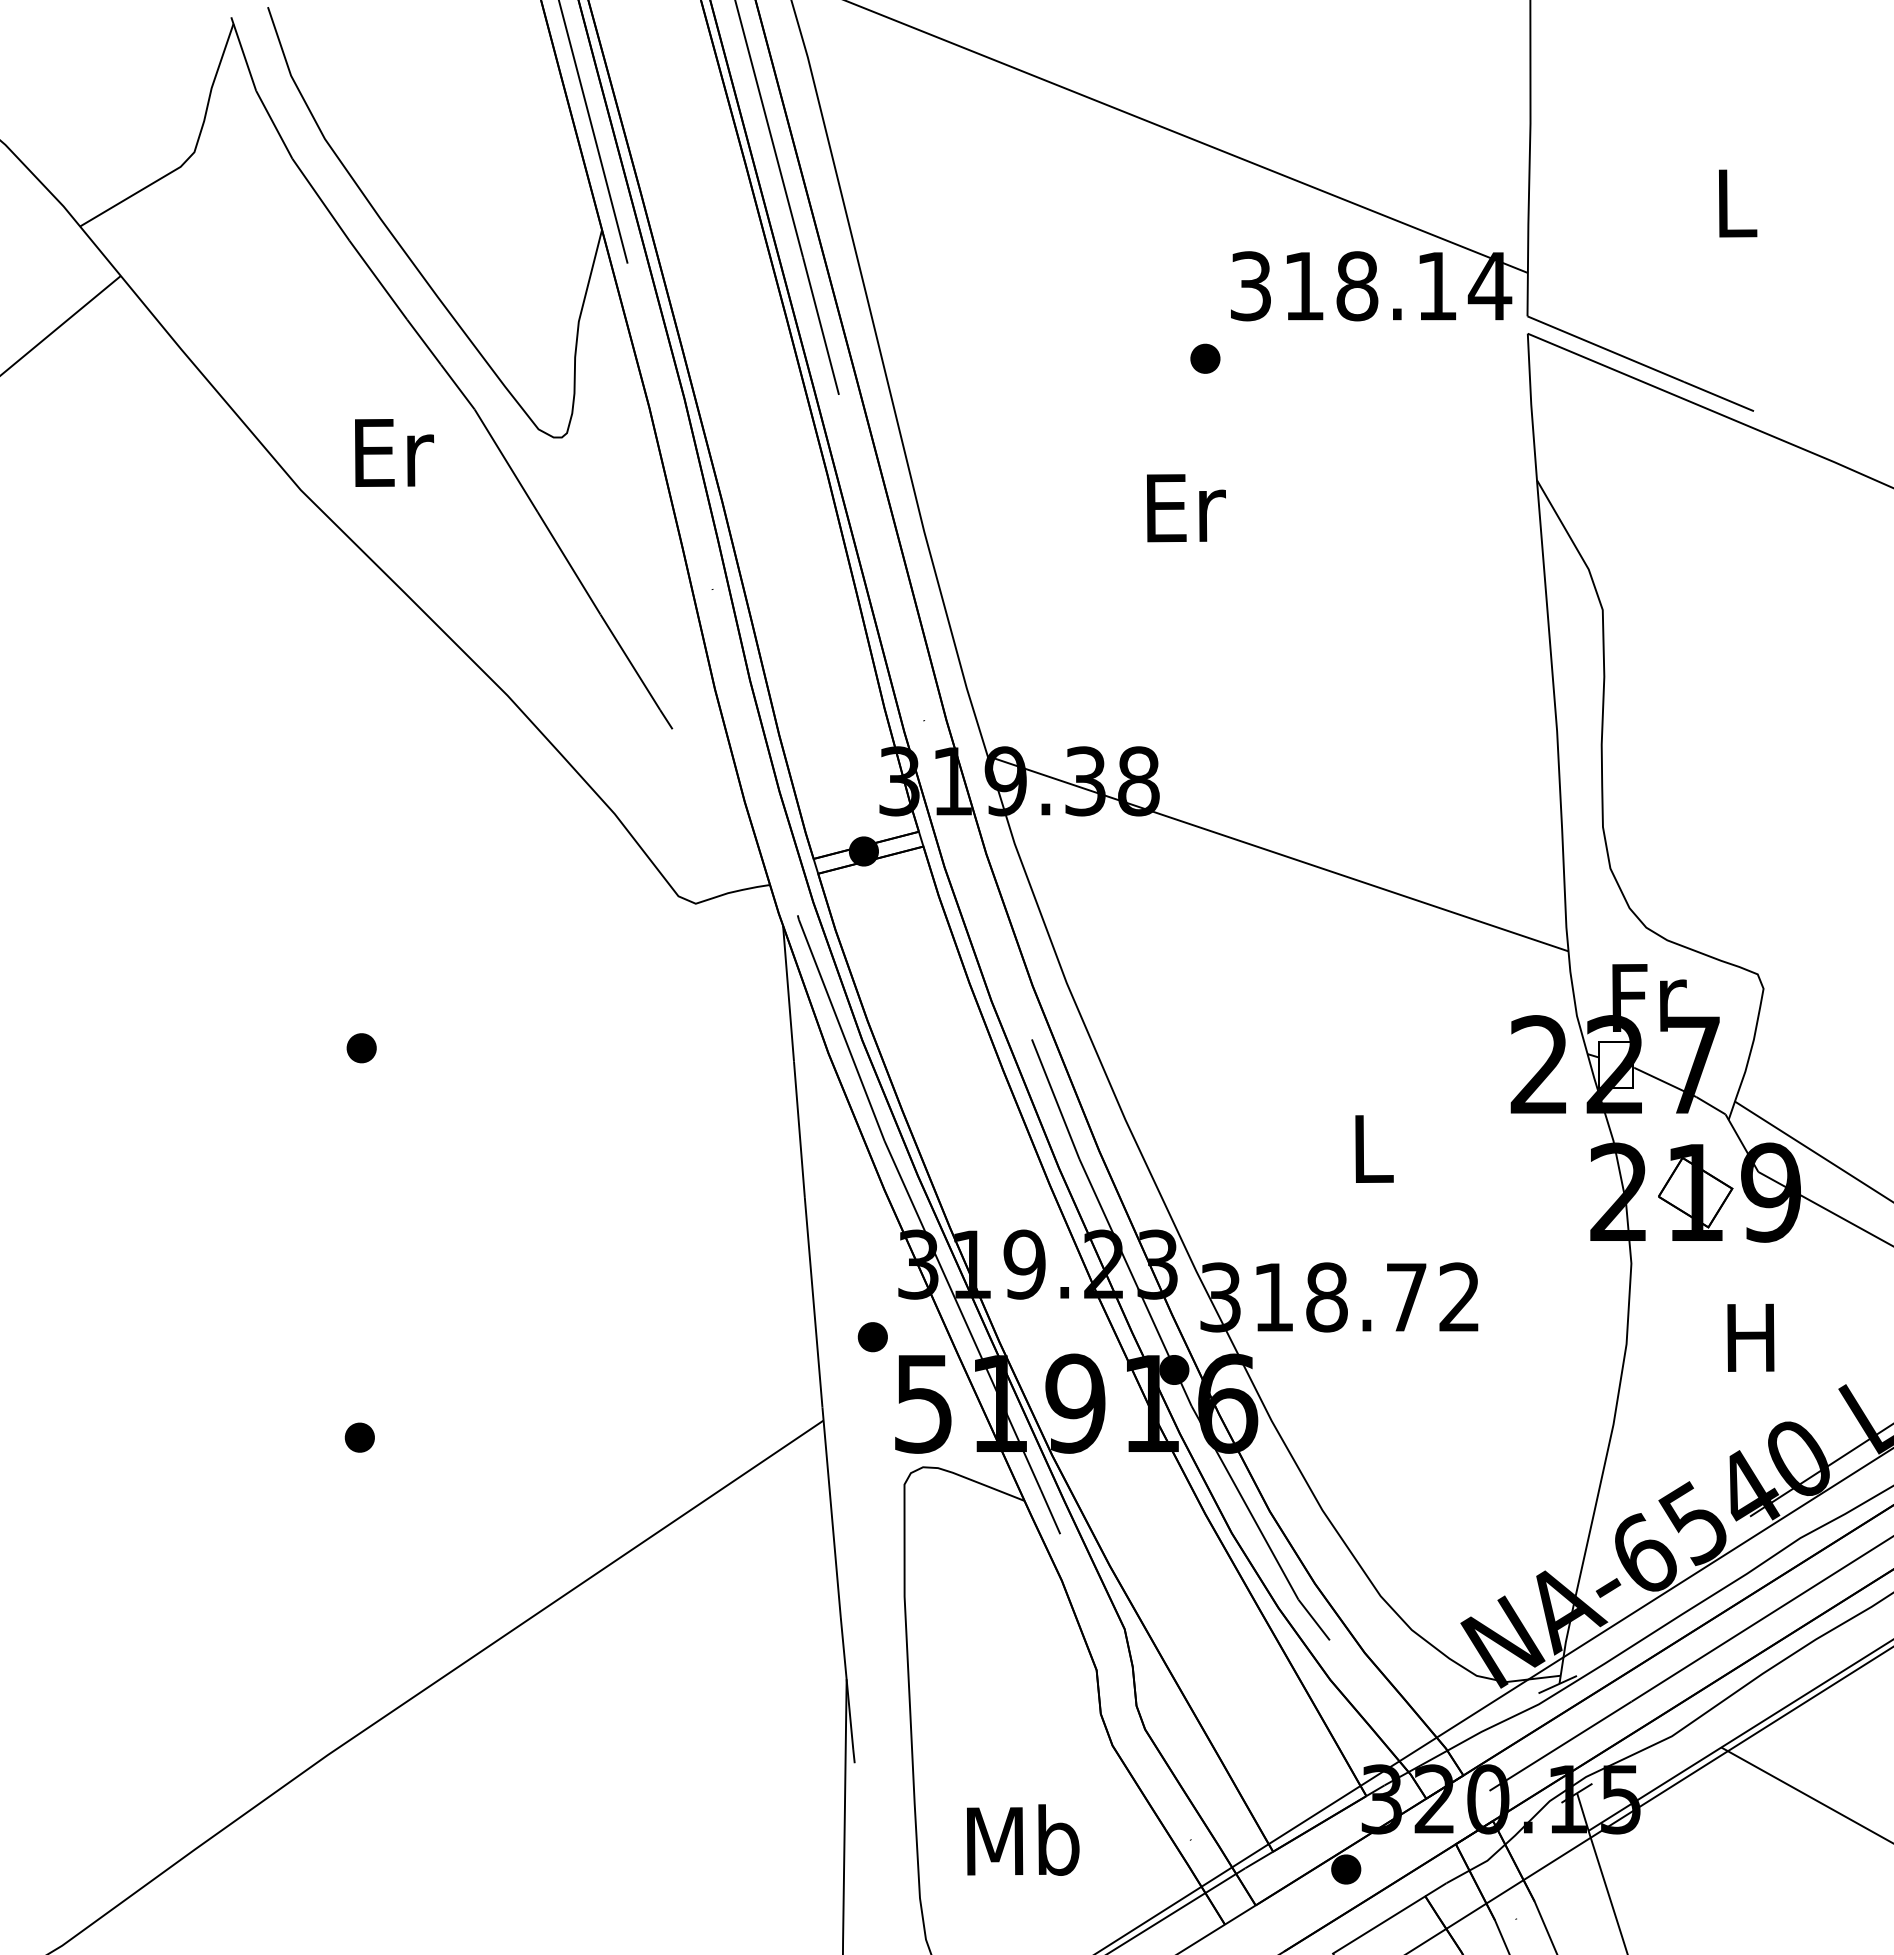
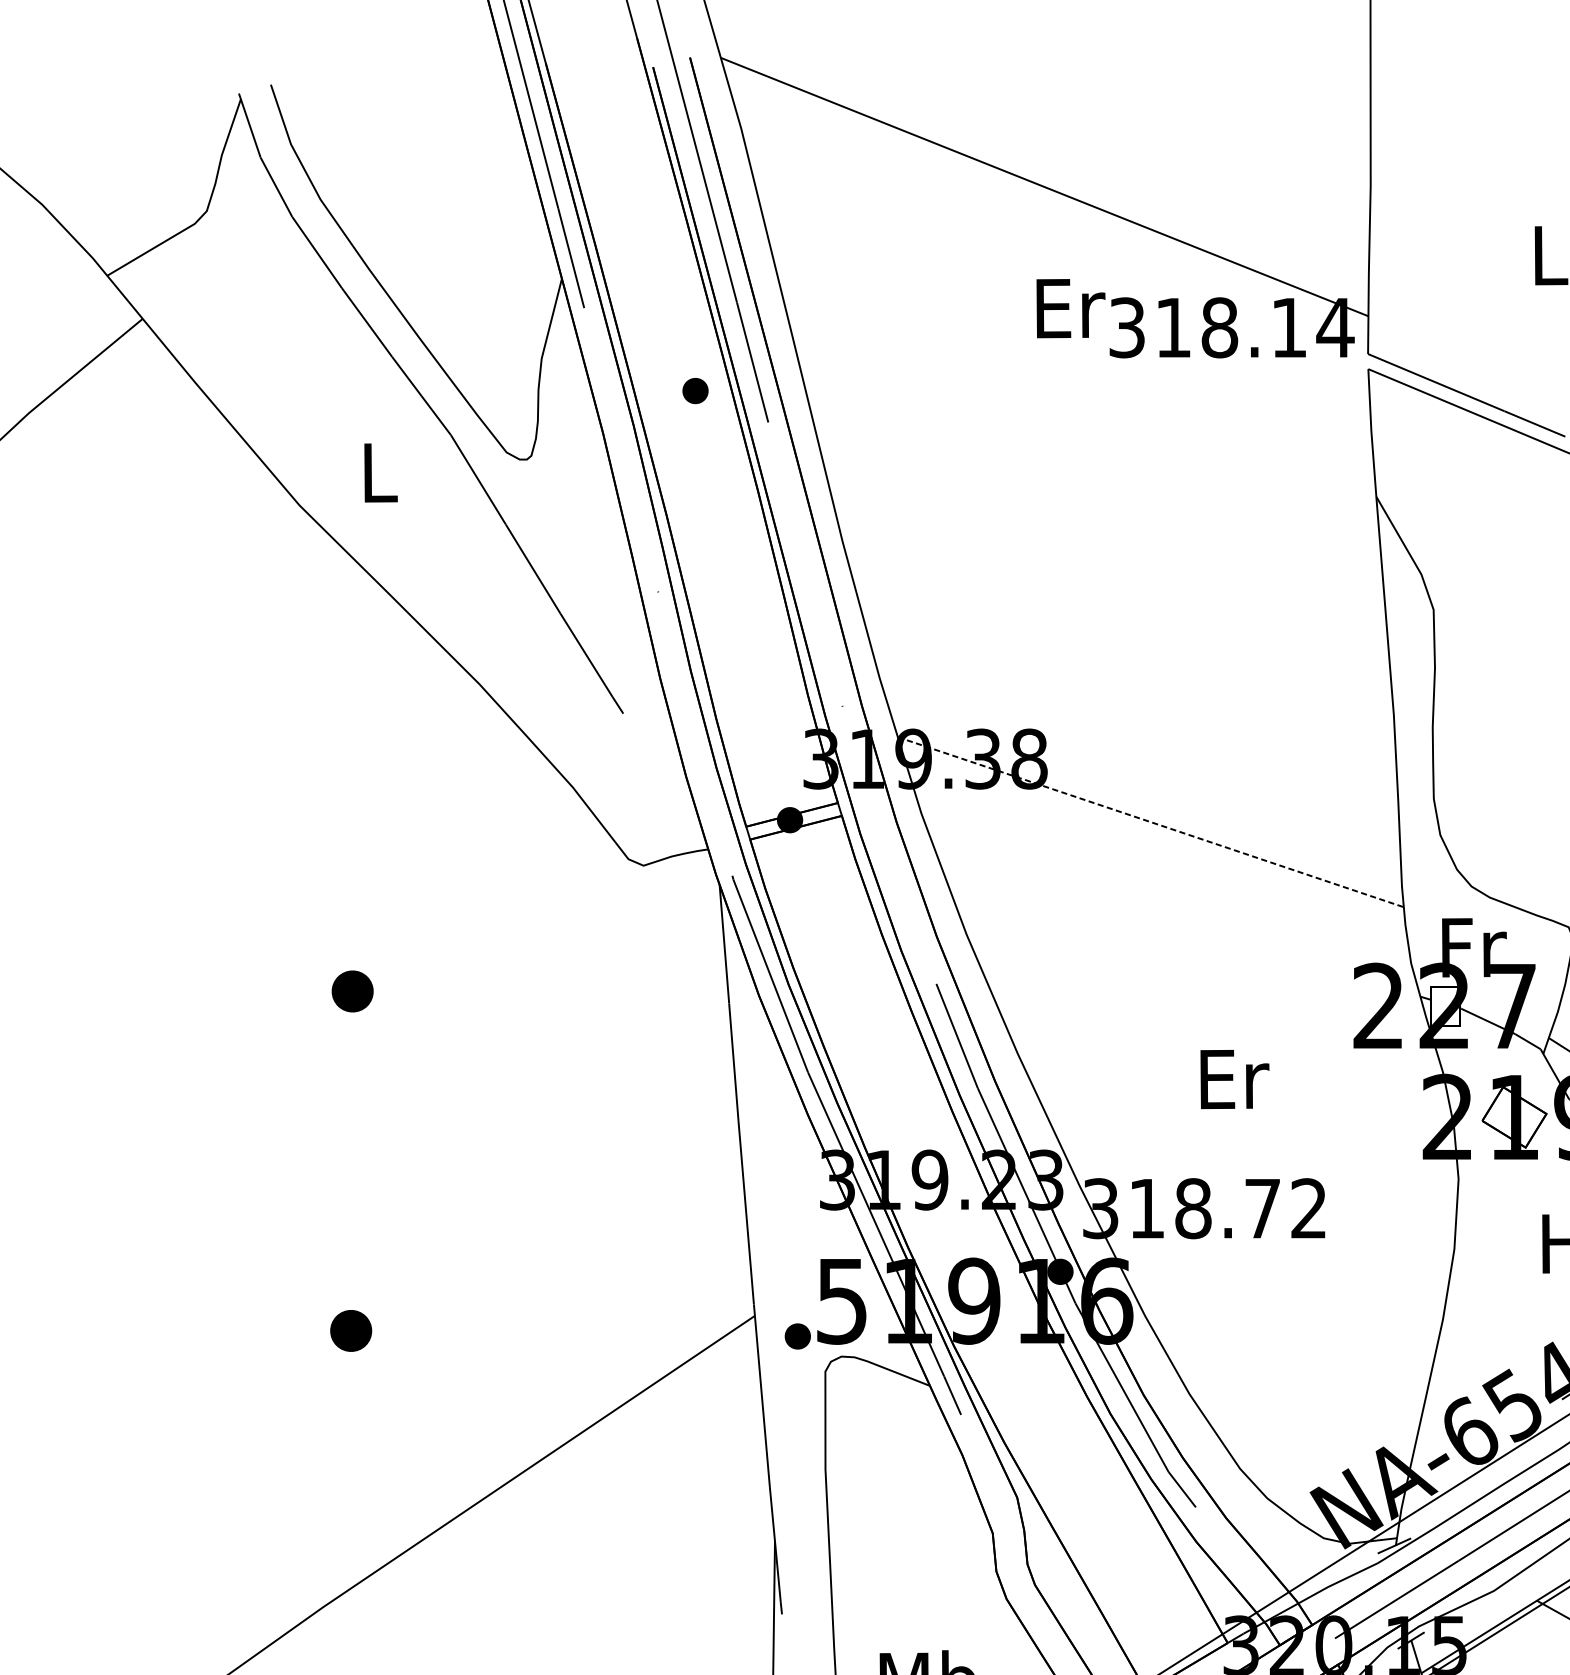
part: (1205, 358) -> (695, 390), moved
text: (394, 452) -> (381, 472), Er -> L
text: (1186, 508) -> (1071, 308), moved
line: (1278, 853) -> (1151, 821), solid -> dashed
part: (361, 1048) -> (352, 991), size x1.6
text: (1374, 1149) -> (1234, 1079), L -> Er
part: (872, 1337) -> (797, 1336), moved
part: (359, 1437) -> (350, 1330), size x1.6

